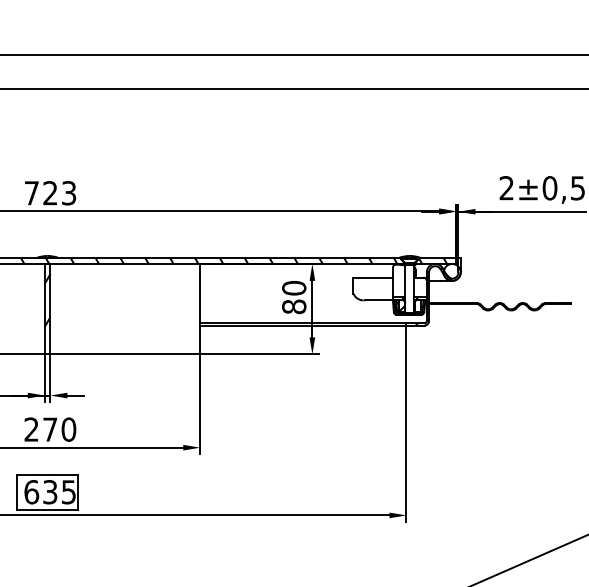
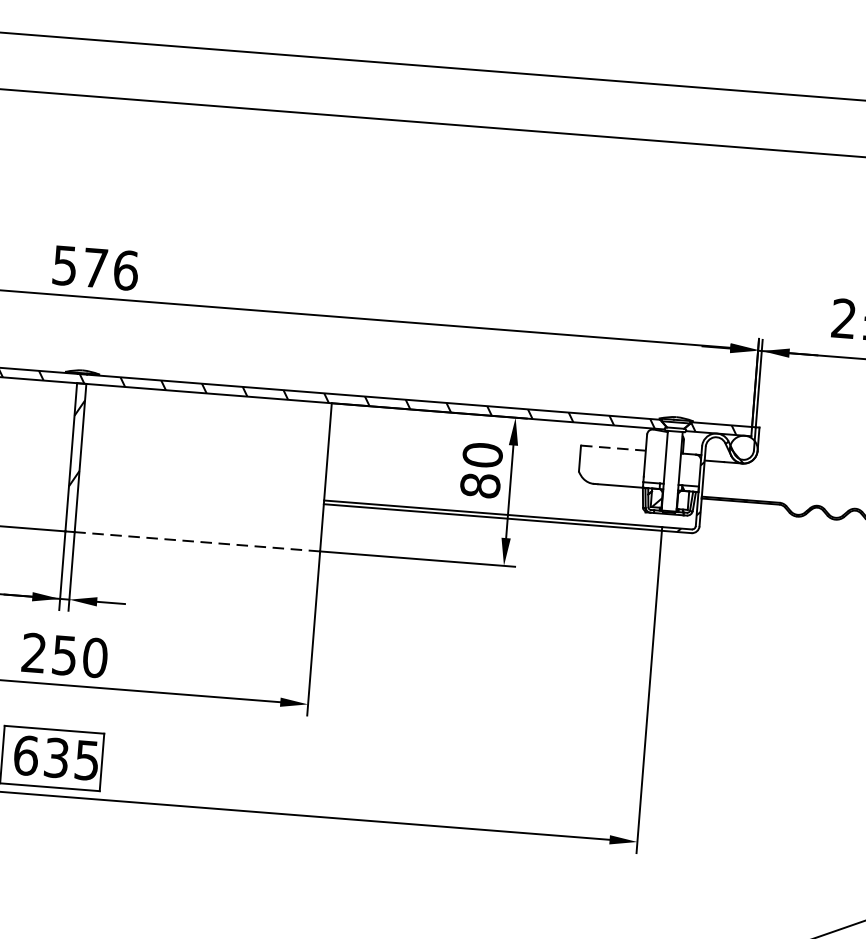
text: (50, 193) -> (95, 268), 723 -> 576
line: (373, 277) -> (614, 447), solid -> dashed
line: (125, 354) -> (197, 542), solid -> dashed
text: (50, 429) -> (65, 655), 270 -> 250

